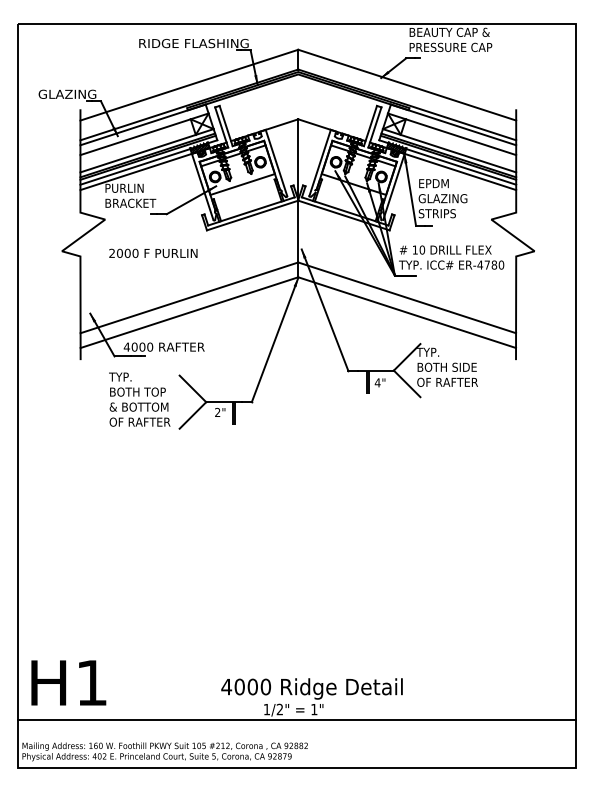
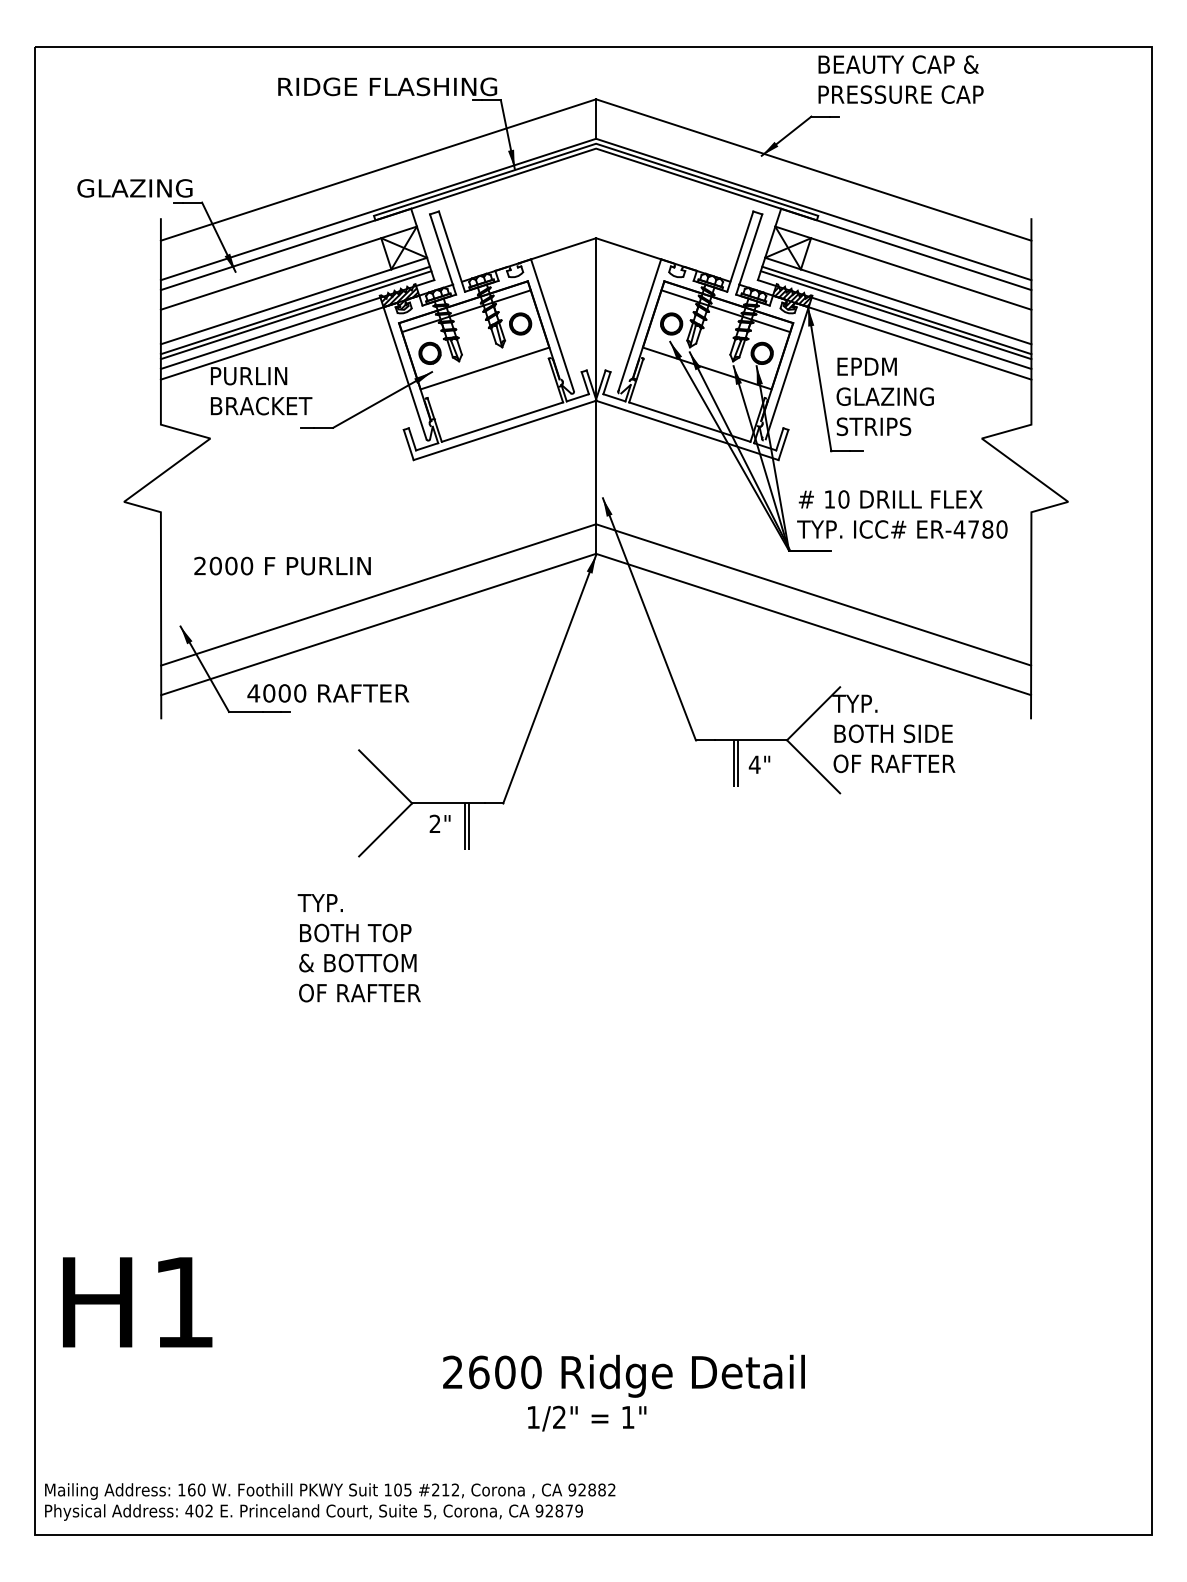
text: (153, 252) -> (282, 564), moved
text: (139, 399) -> (358, 947), moved
text: (68, 682) -> (137, 1301), moved
text: (232, 686) -> (464, 1371), 4000 -> 2600
line: (296, 720) -> (592, 1439), removed

